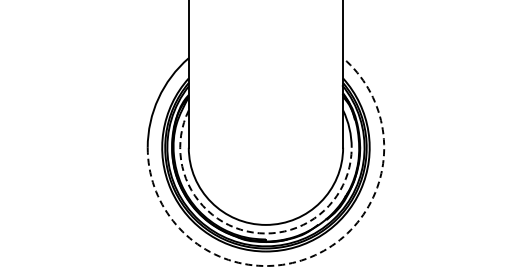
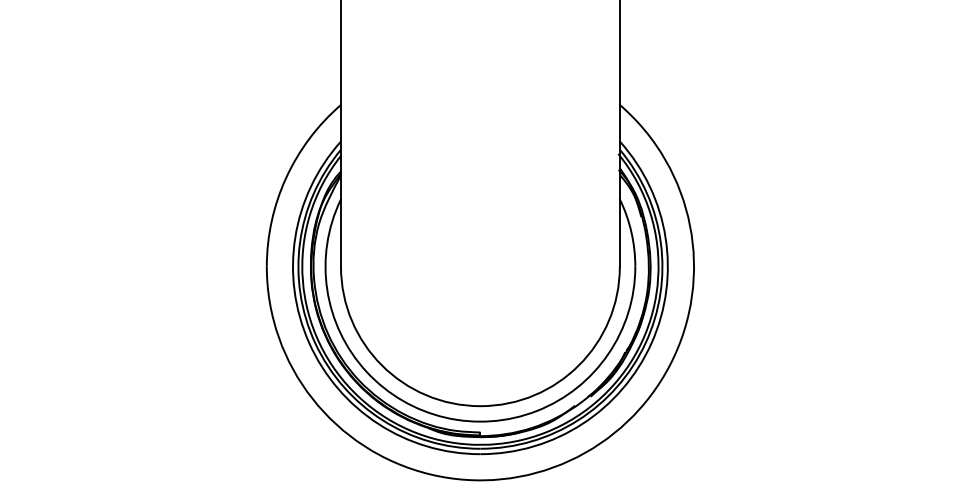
arc: (246, 231) -> (445, 418), dashed -> solid
arc: (315, 255) -> (569, 461), dashed -> solid

